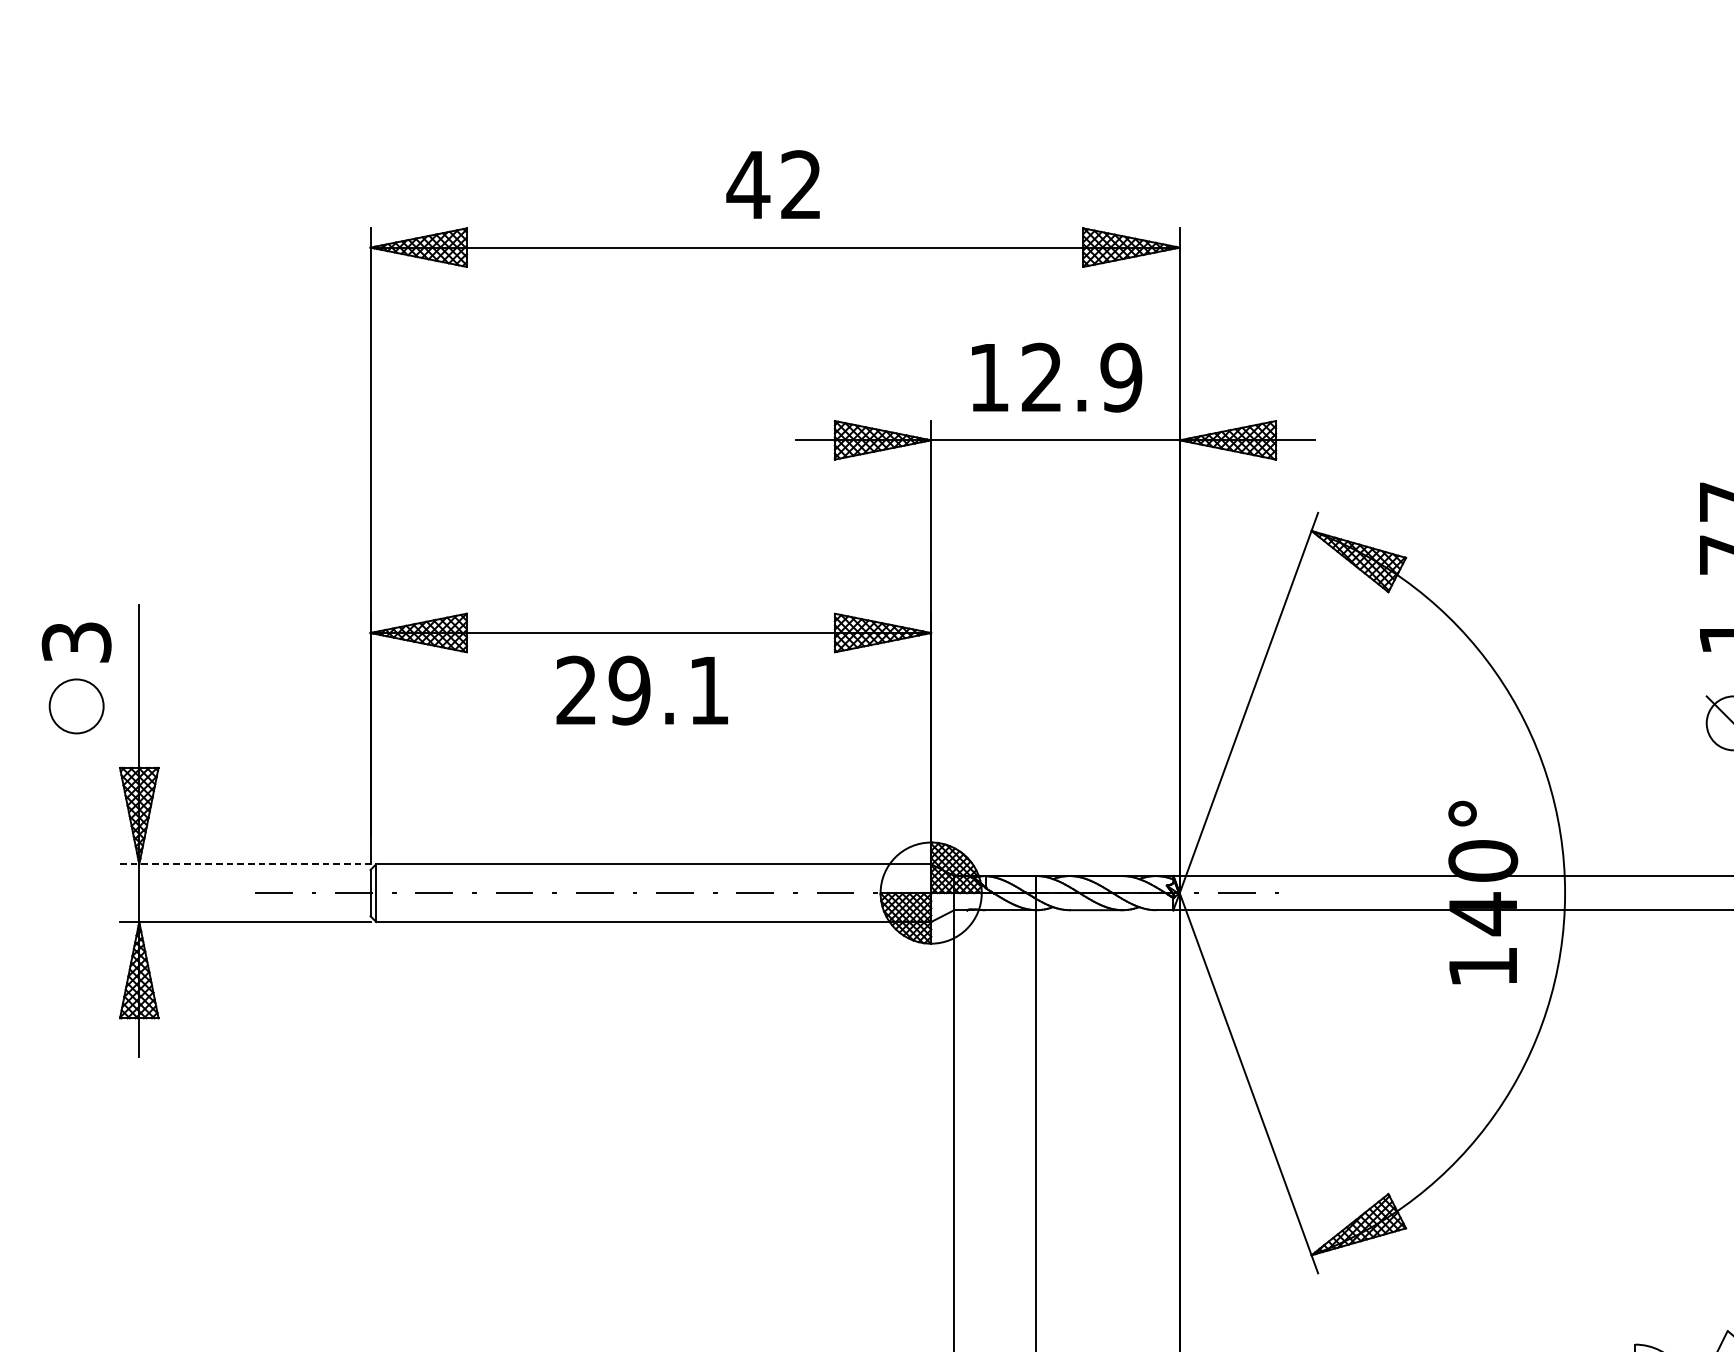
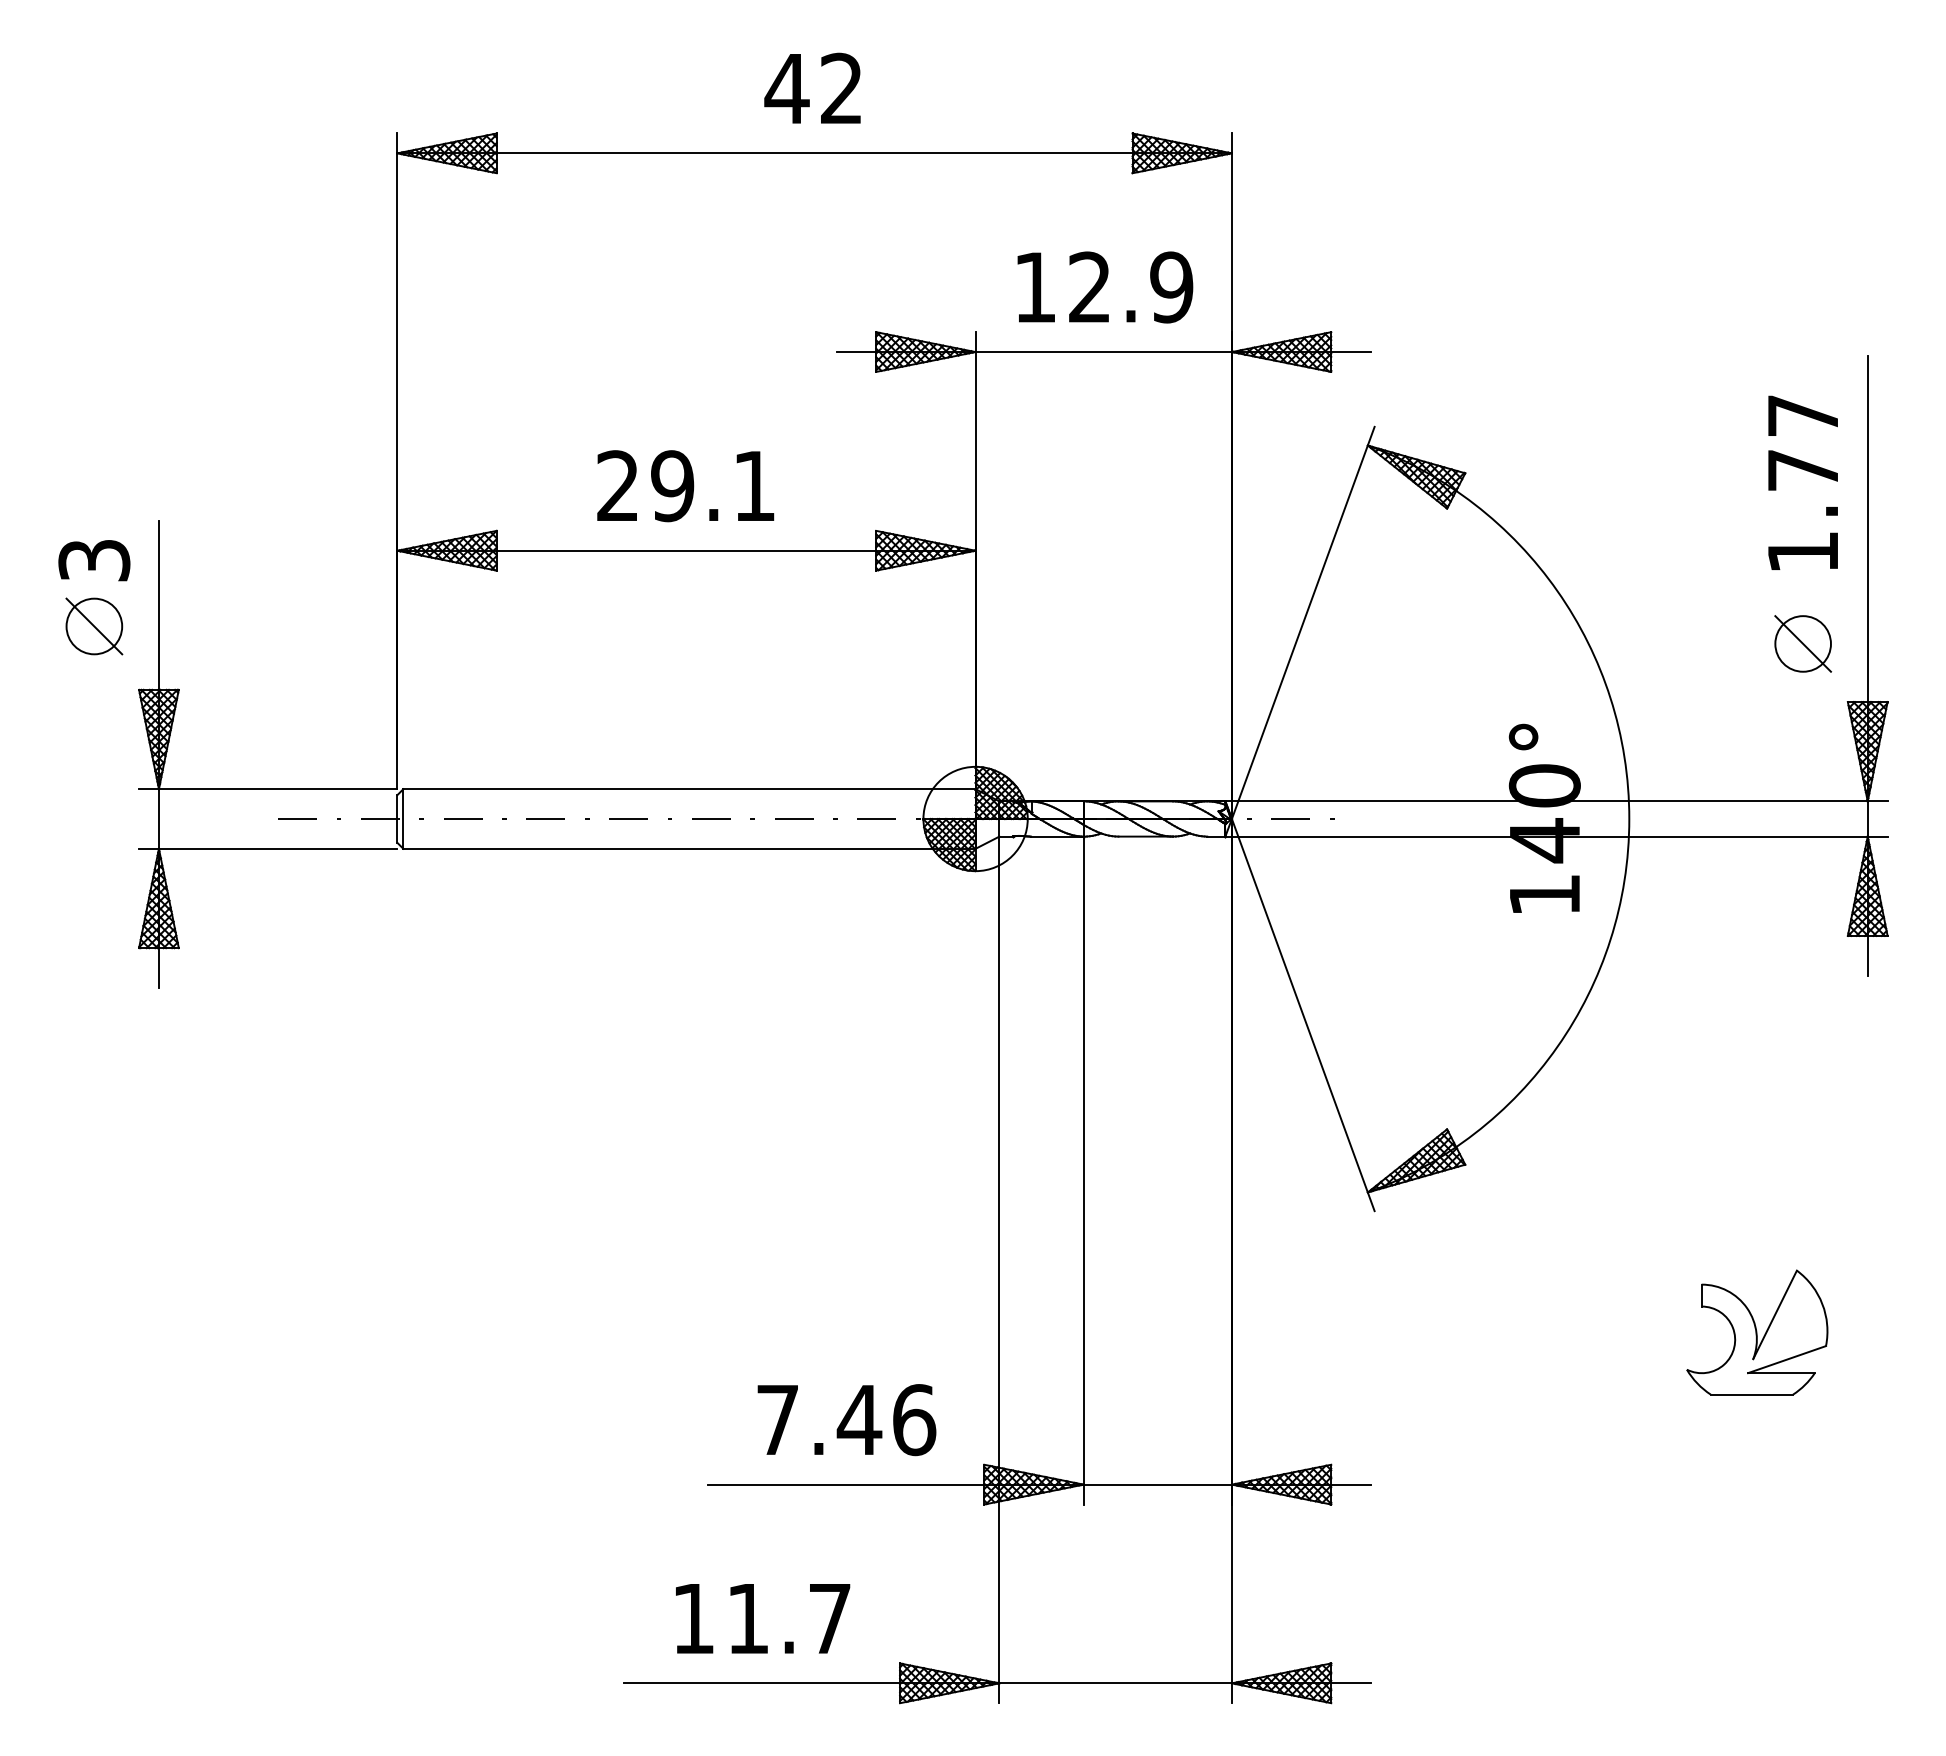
text: (642, 690) -> (685, 486), moved
line: (76, 706) -> (94, 626), added
line: (245, 864) -> (268, 789), dashed -> solid

